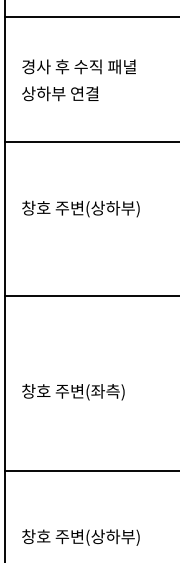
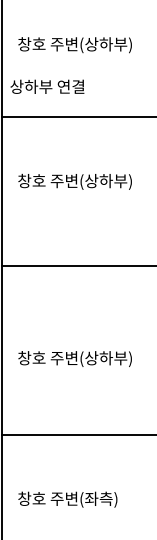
text: (80, 67) -> (74, 44), 경사 후 수직 패녈 -> 창호 주변(상하부)
text: (60, 93) -> (47, 86), moved
text: (115, 392) -> (108, 359), 창호 주변(좌측) -> 창호 주변(상하부)
text: (115, 537) -> (108, 499), 창호 주변(상하부) -> 창호 주변(좌측)

